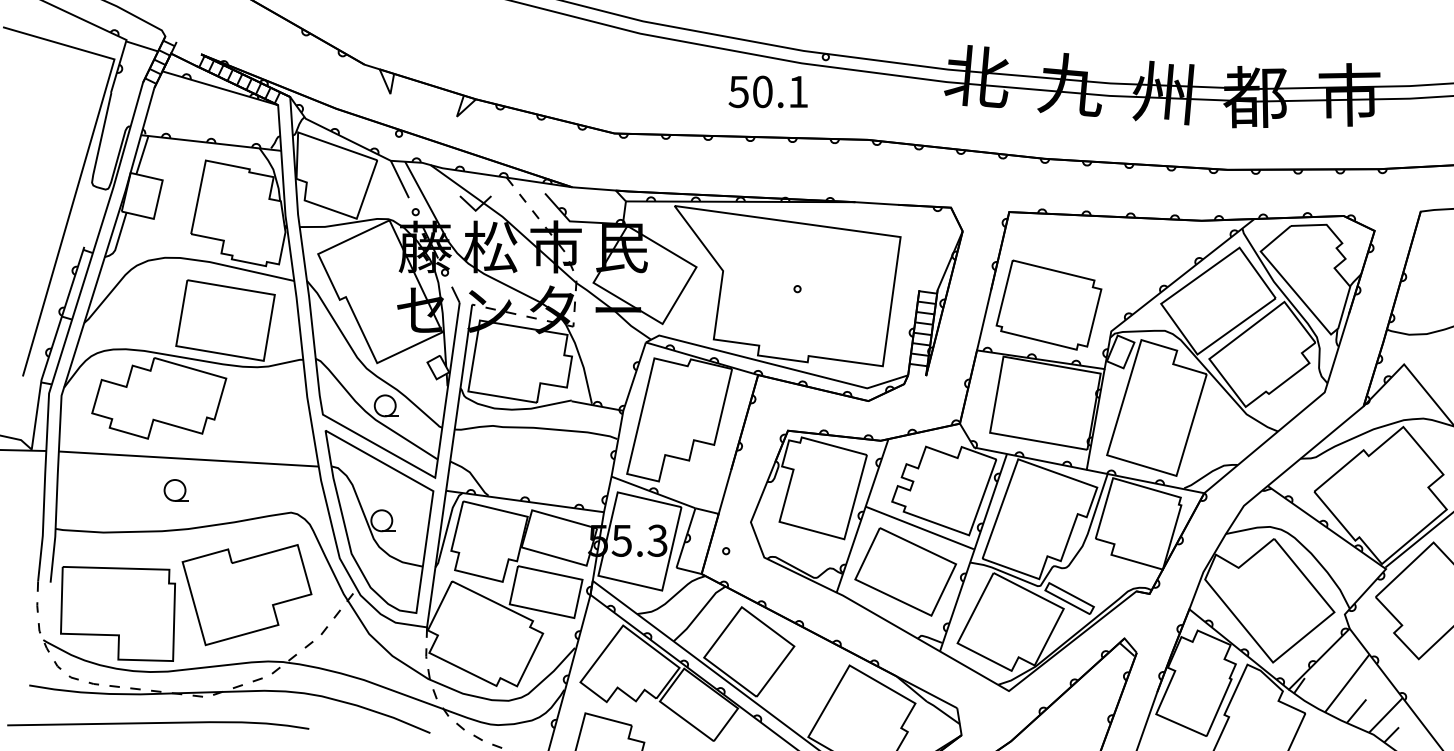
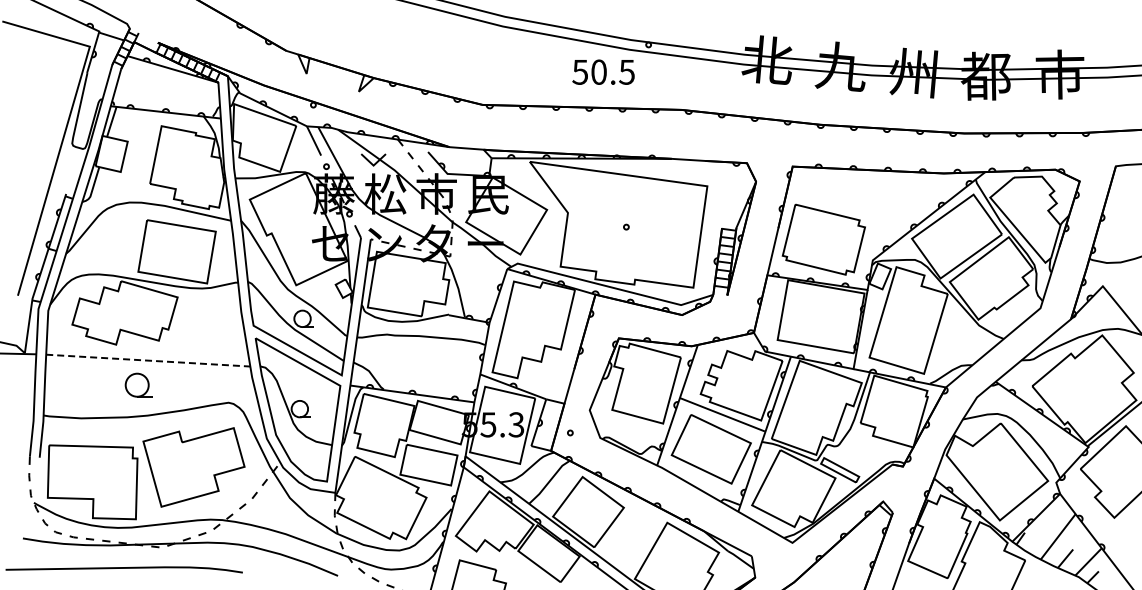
text: (797, 92) -> (626, 72), 50.1 -> 50.5
line: (189, 458) -> (148, 360), solid -> dashed
part: (175, 490) -> (137, 385), size x1.4

